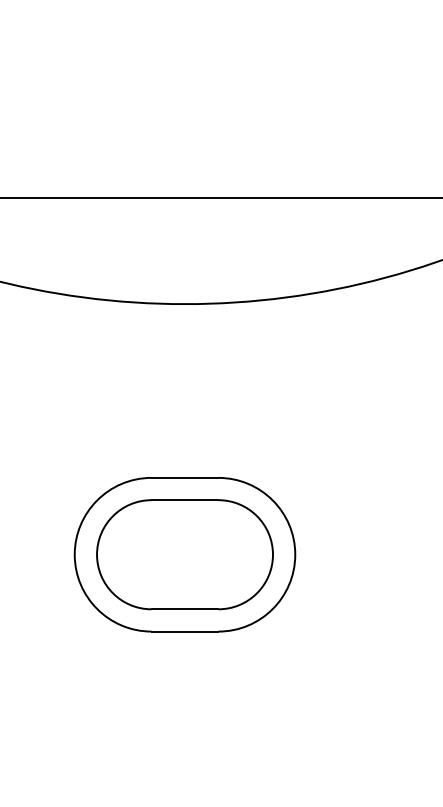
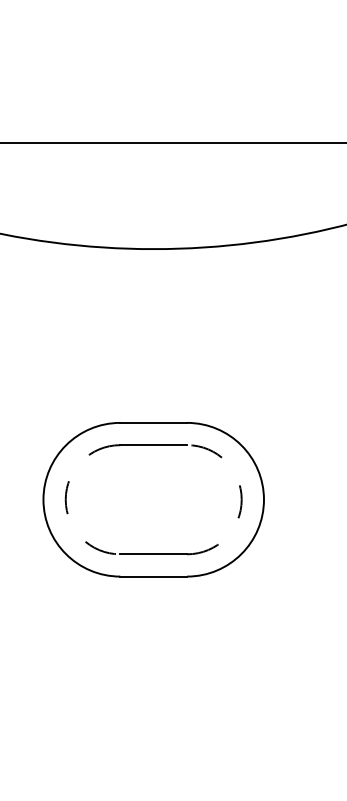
arc: (97, 554) -> (66, 499), solid -> dashed
arc: (272, 554) -> (241, 499), solid -> dashed

